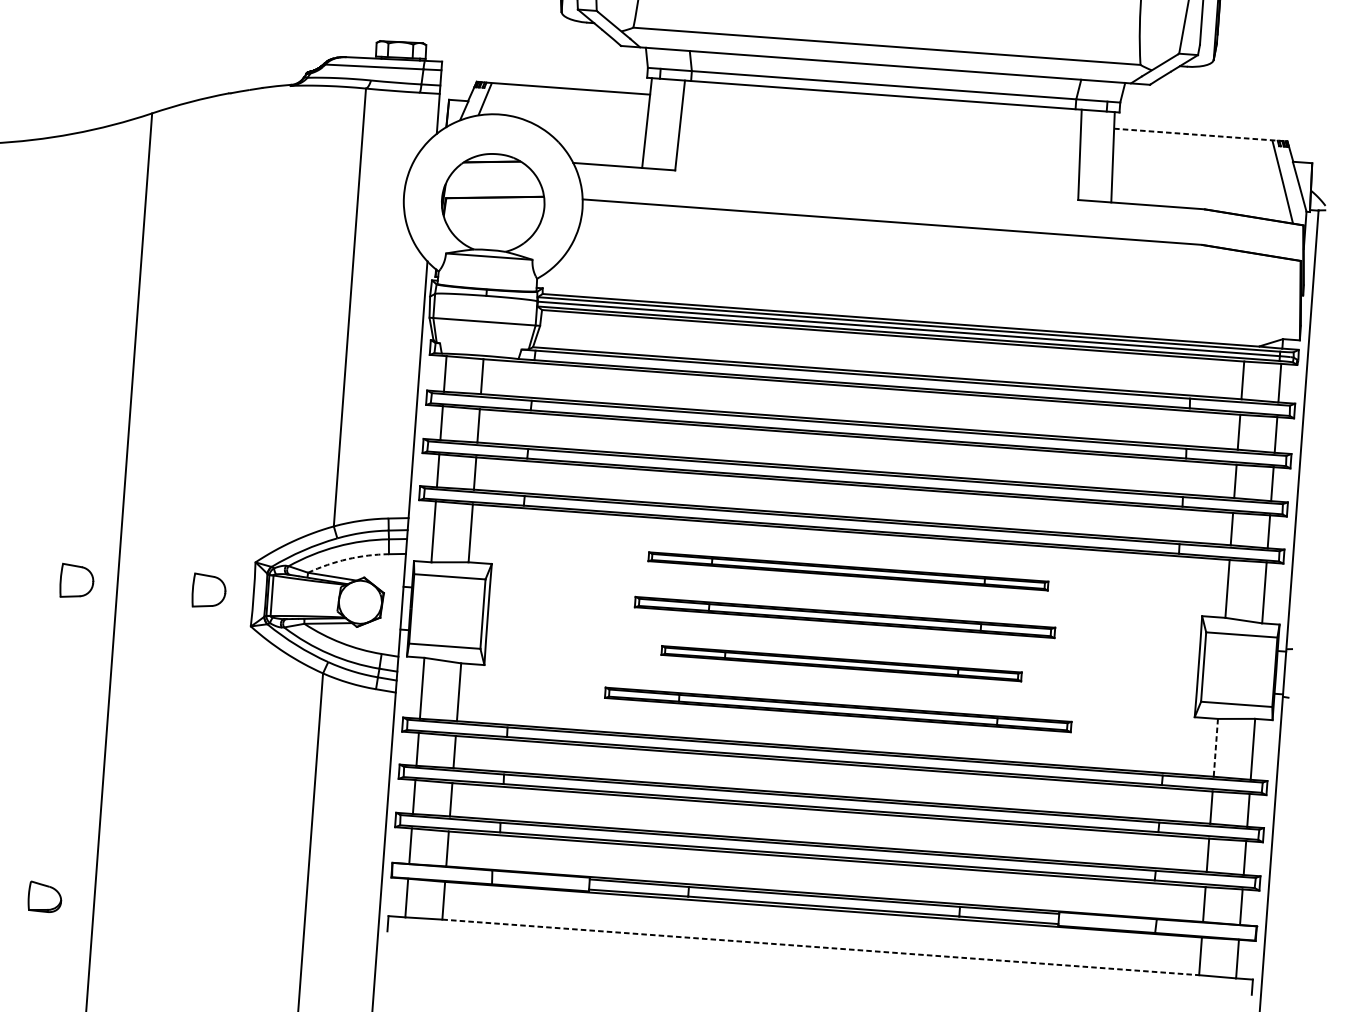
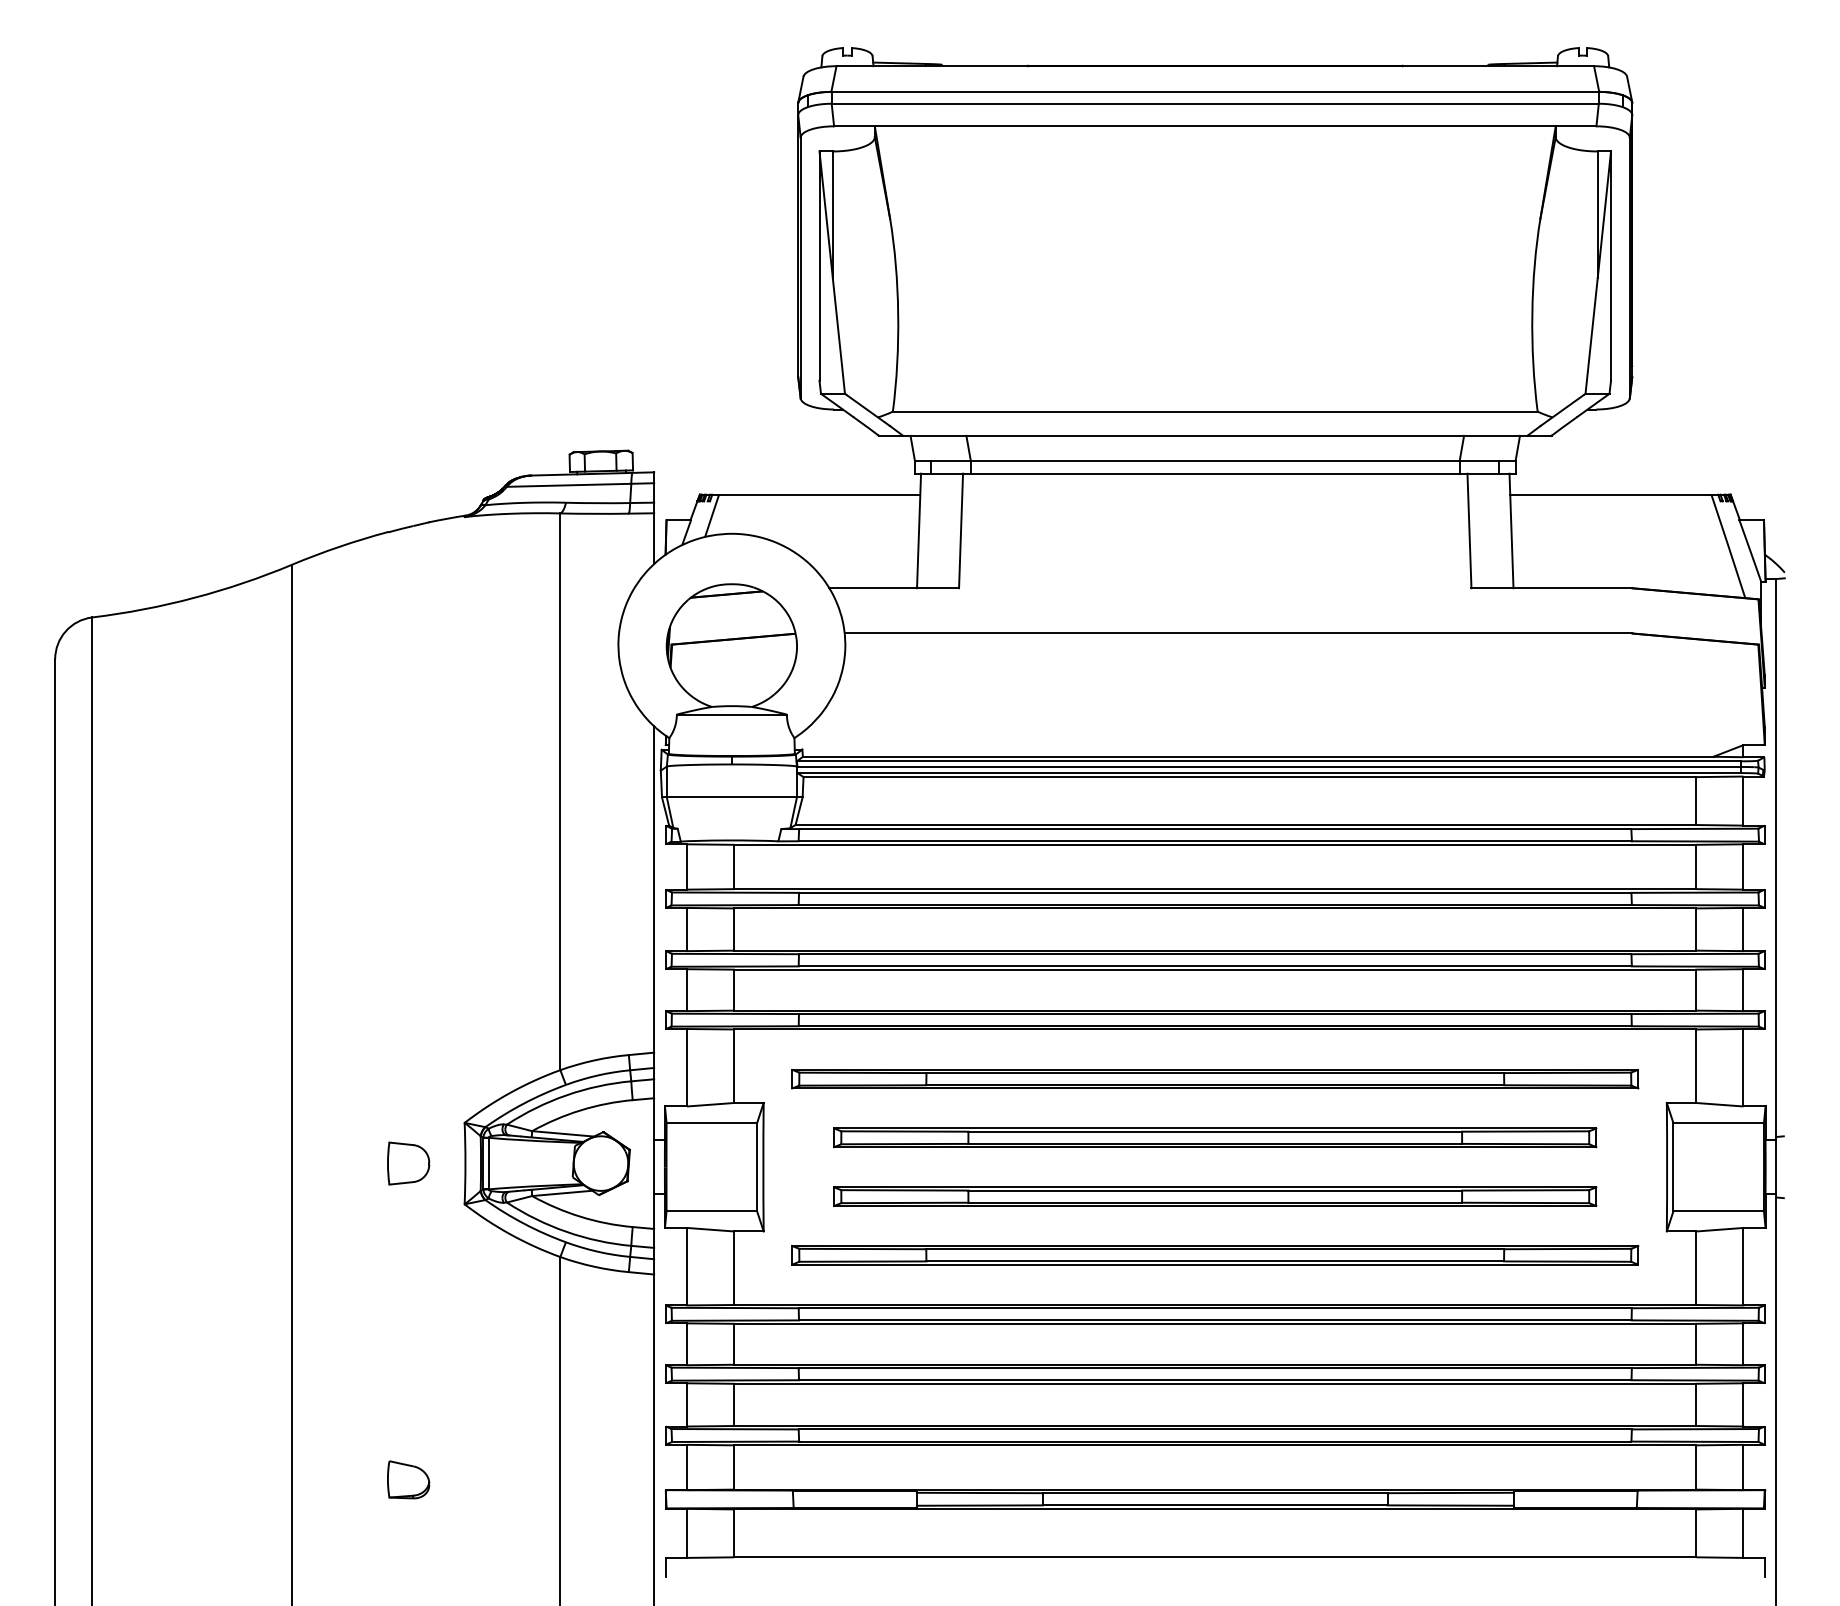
line: (1200, 134) -> (1620, 494), dashed -> solid
arc: (347, 559) -> (580, 1110), dashed -> solid
part: (848, 571) -> (1215, 1079), size x1.67
part: (76, 581) -> (240, 1163), removed
part: (845, 617) -> (1215, 1137), size x1.43
part: (841, 663) -> (1215, 1196), size x1.67
part: (838, 710) -> (1215, 1255), size x1.43
line: (1215, 748) -> (1696, 1268), dashed -> solid
part: (45, 896) -> (408, 1479), moved
line: (820, 947) -> (1215, 1557), dashed -> solid

